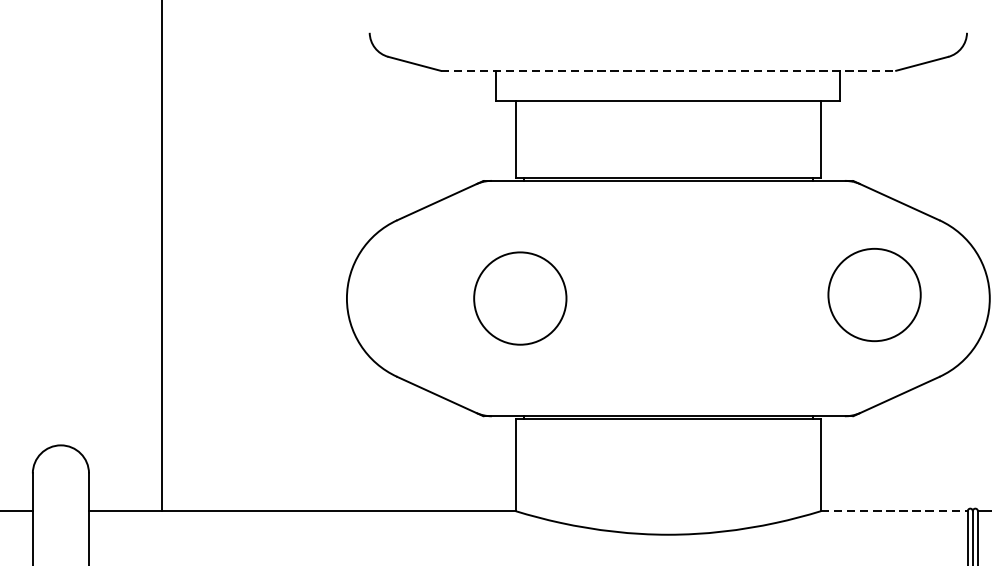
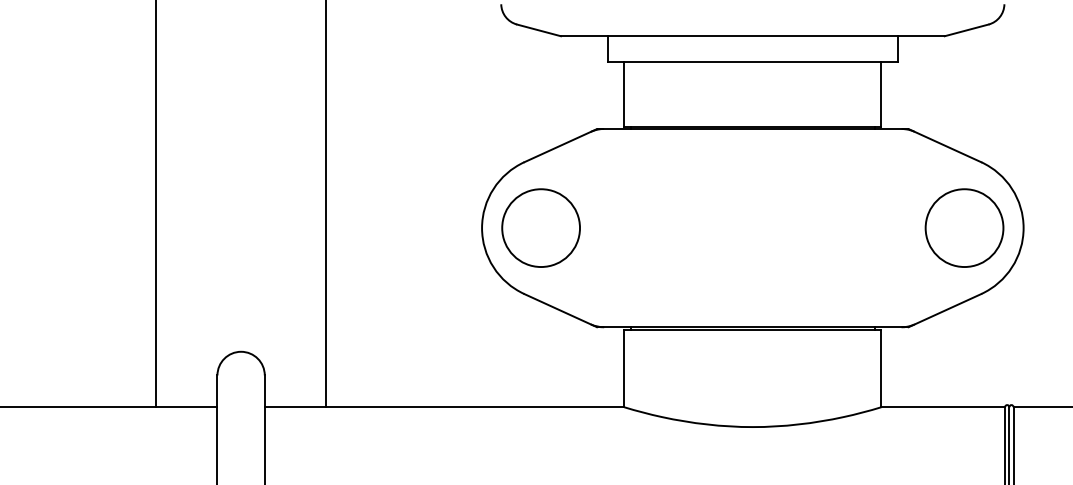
line: (667, 71) -> (752, 36), dashed -> solid
circle: (874, 294) -> (964, 227), moved
circle: (519, 297) -> (540, 227), moved
line: (894, 511) -> (943, 407), dashed -> solid

